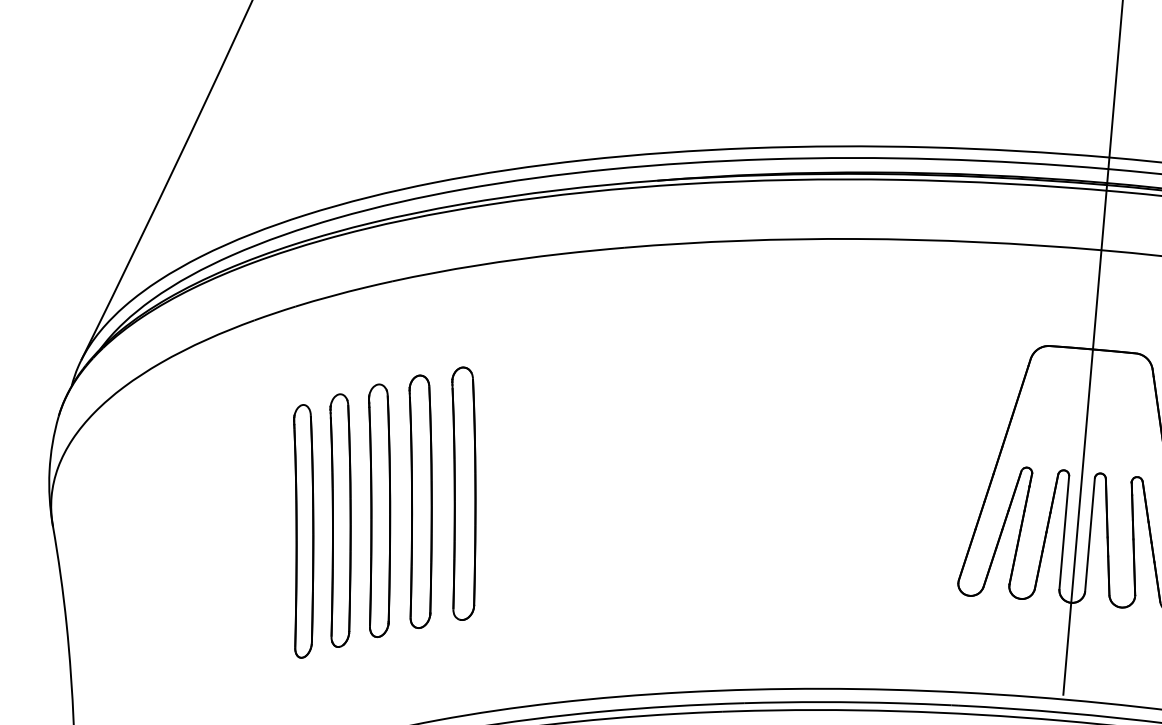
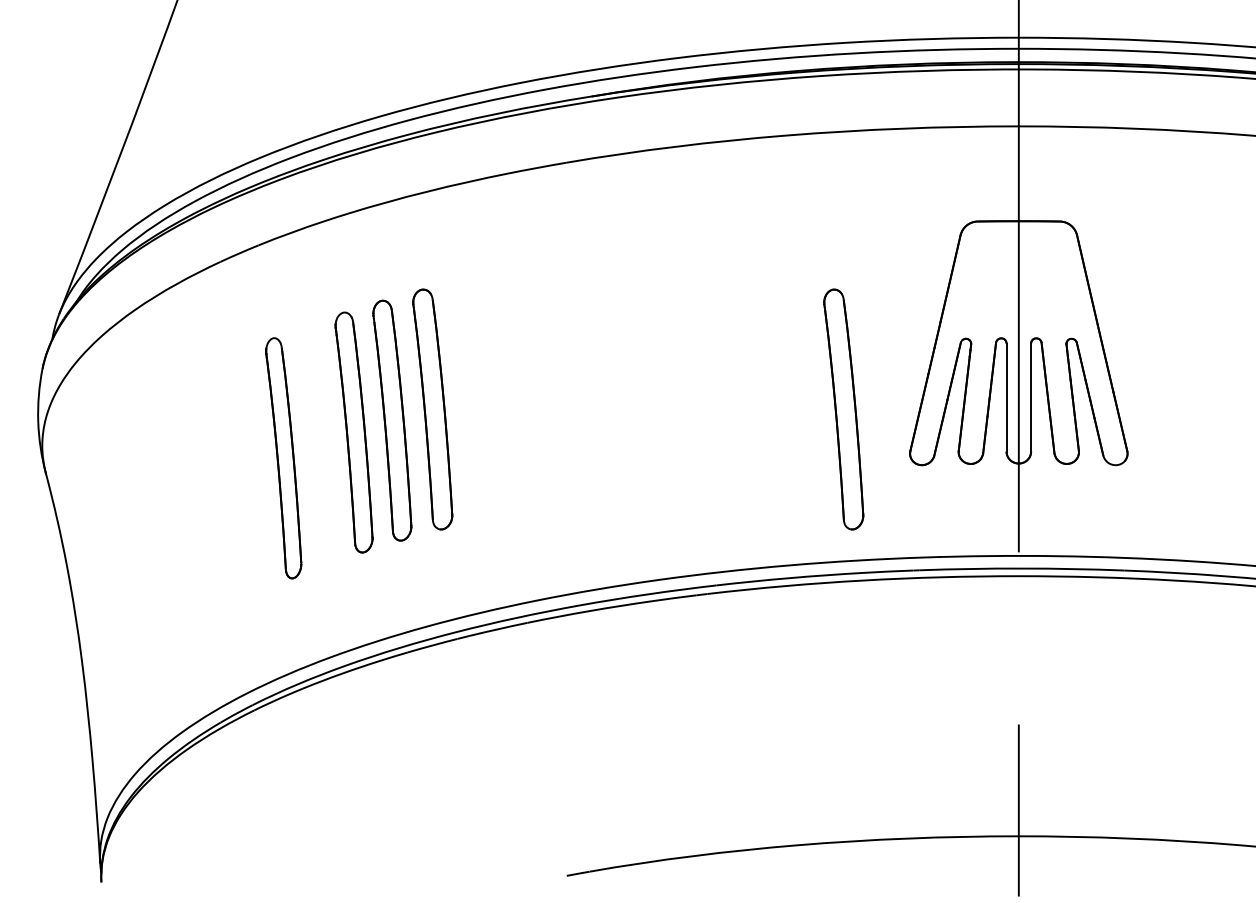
part: (339, 521) -> (317, 445), removed
part: (892, 530) -> (843, 409), added

